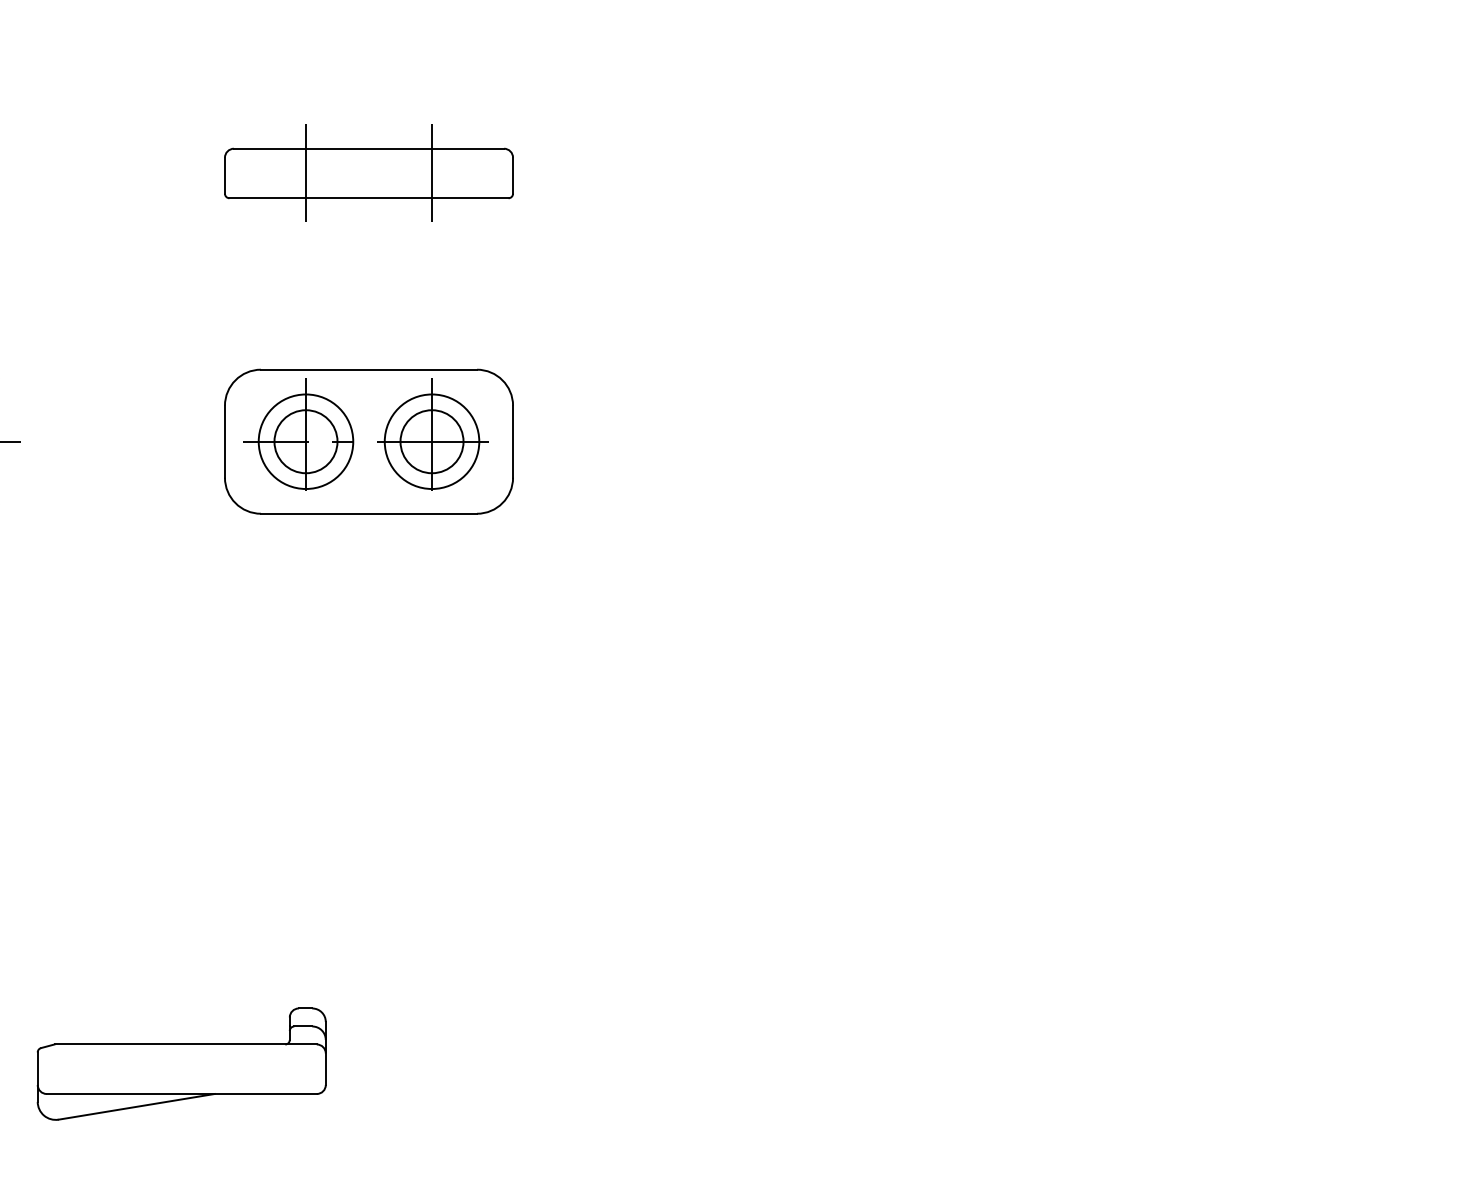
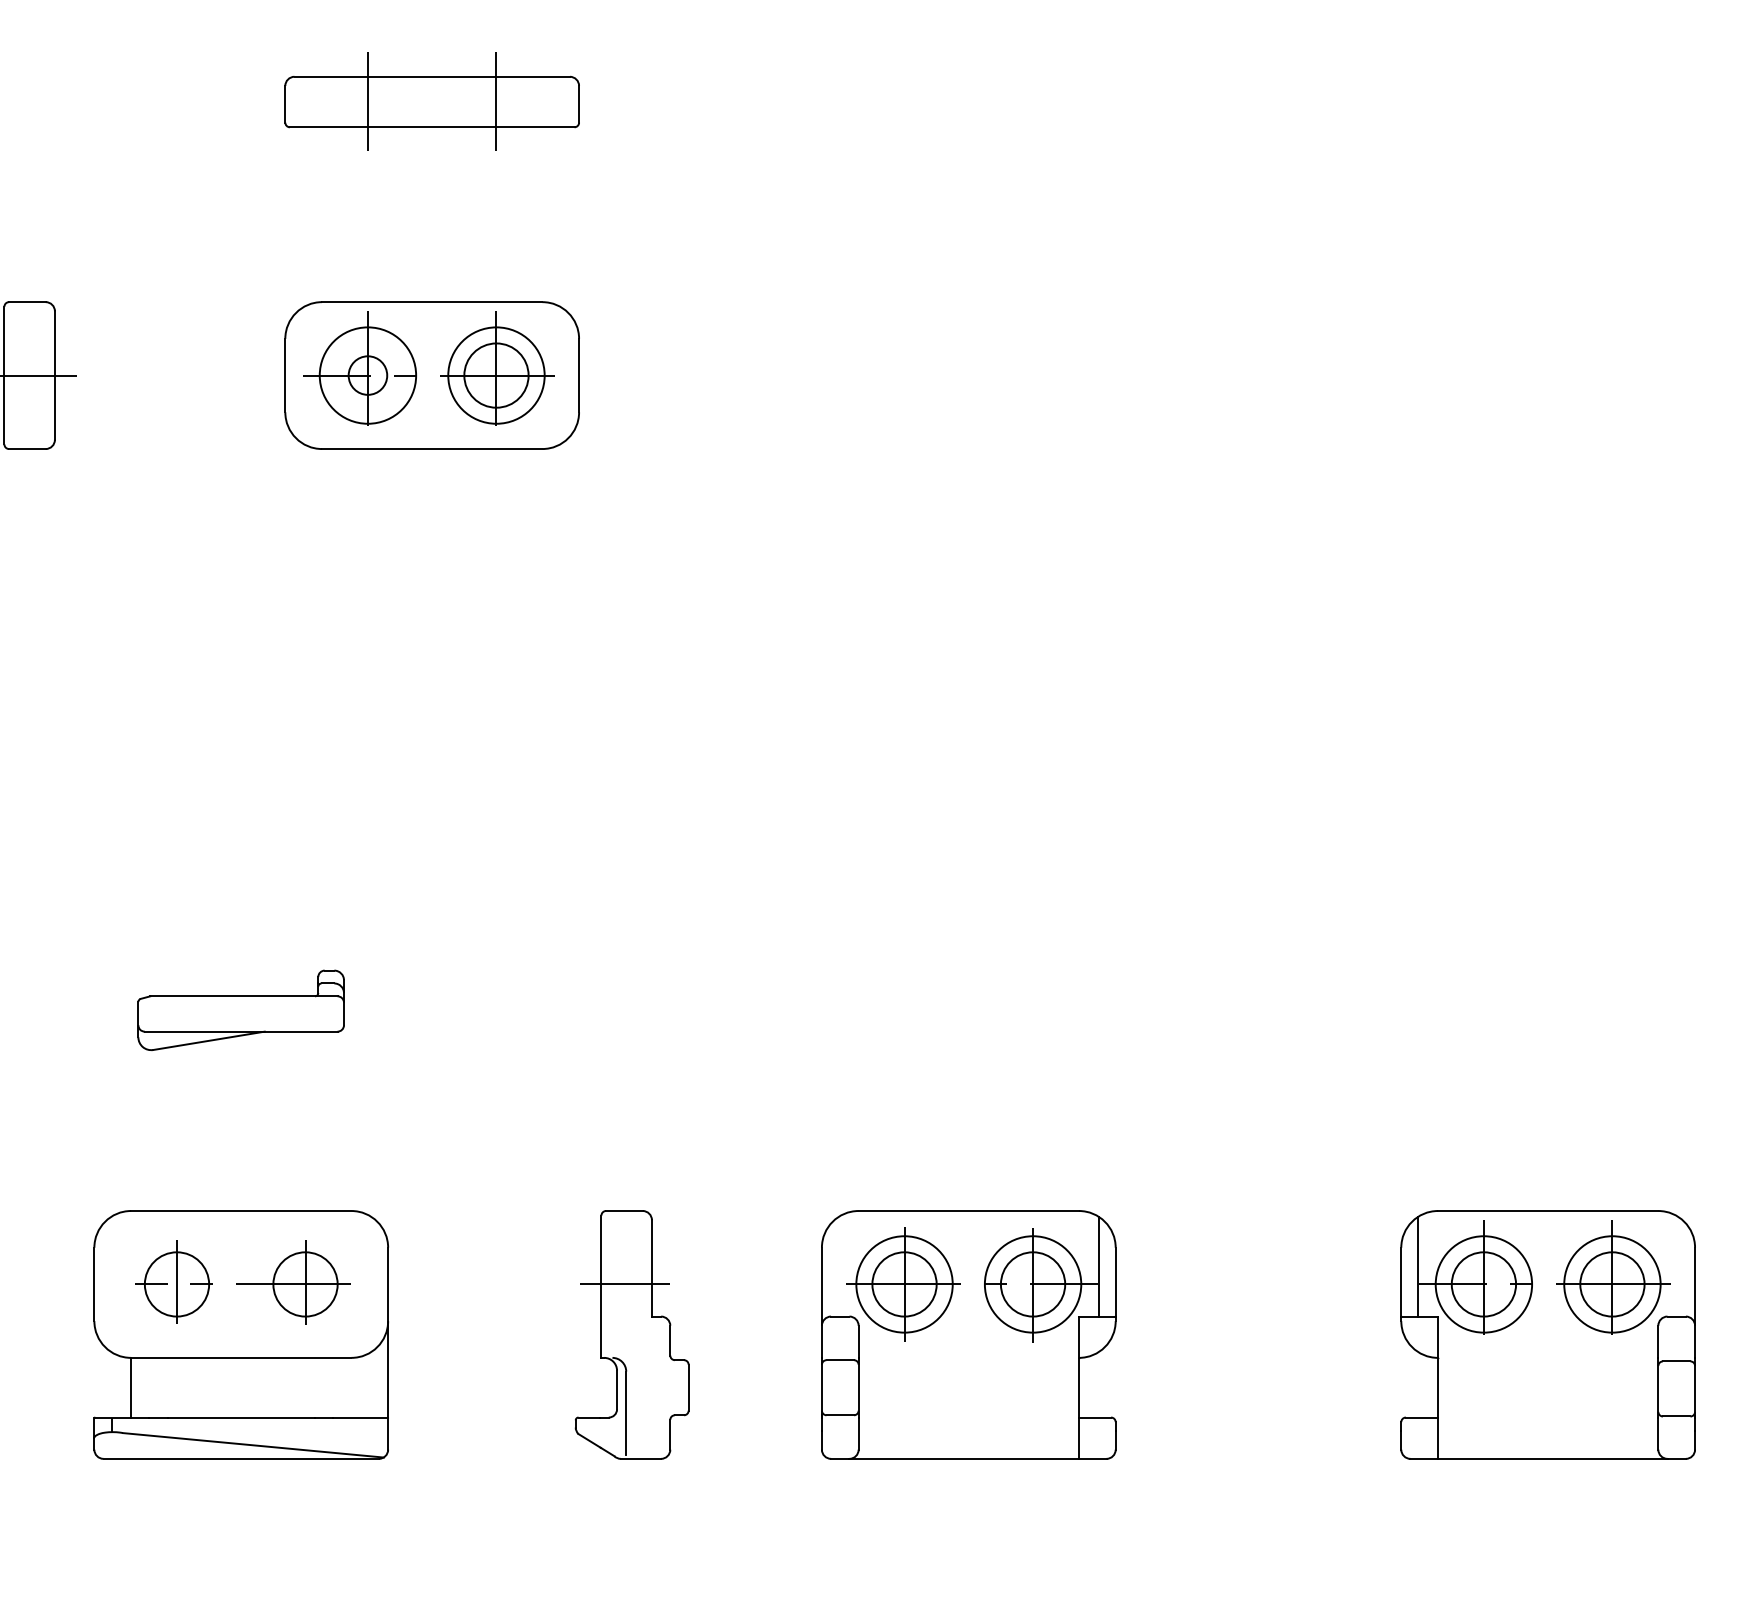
circle: (305, 441) -> (367, 375), size x0.6
part: (181, 1064) -> (240, 1010), size x0.7

